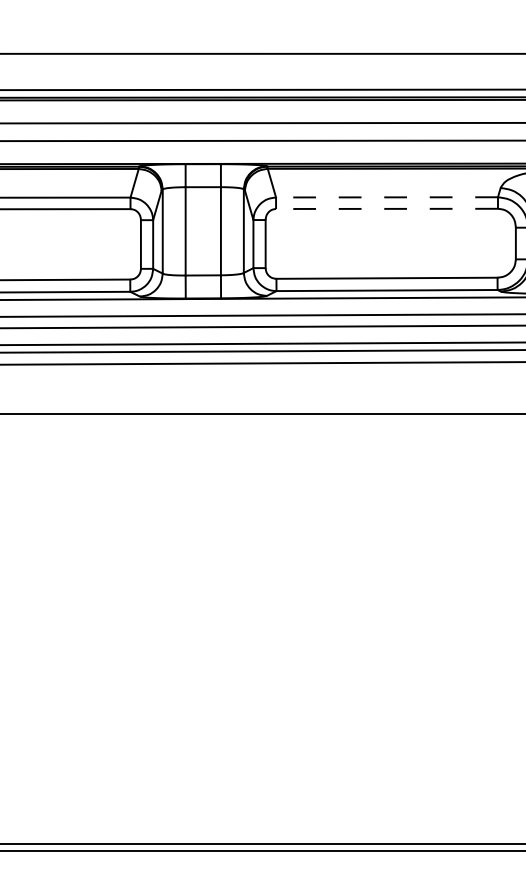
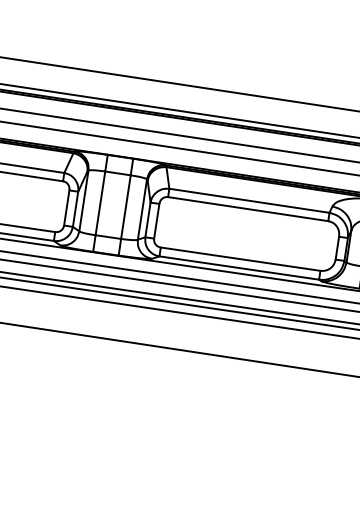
line: (387, 197) -> (249, 200), dashed -> solid
line: (387, 208) -> (248, 208), dashed -> solid

